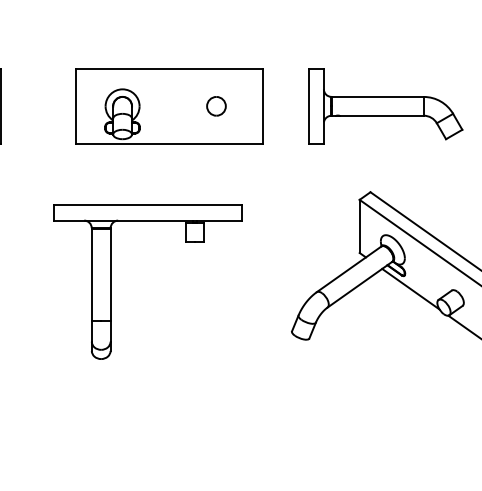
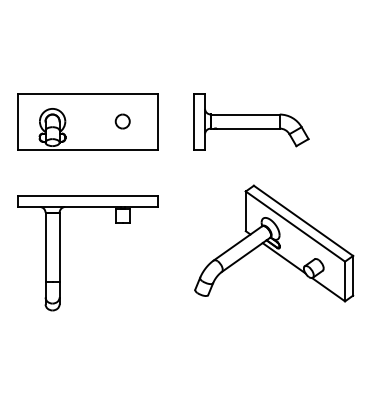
part: (169, 106) -> (87, 121), moved
part: (386, 106) -> (251, 121), moved

